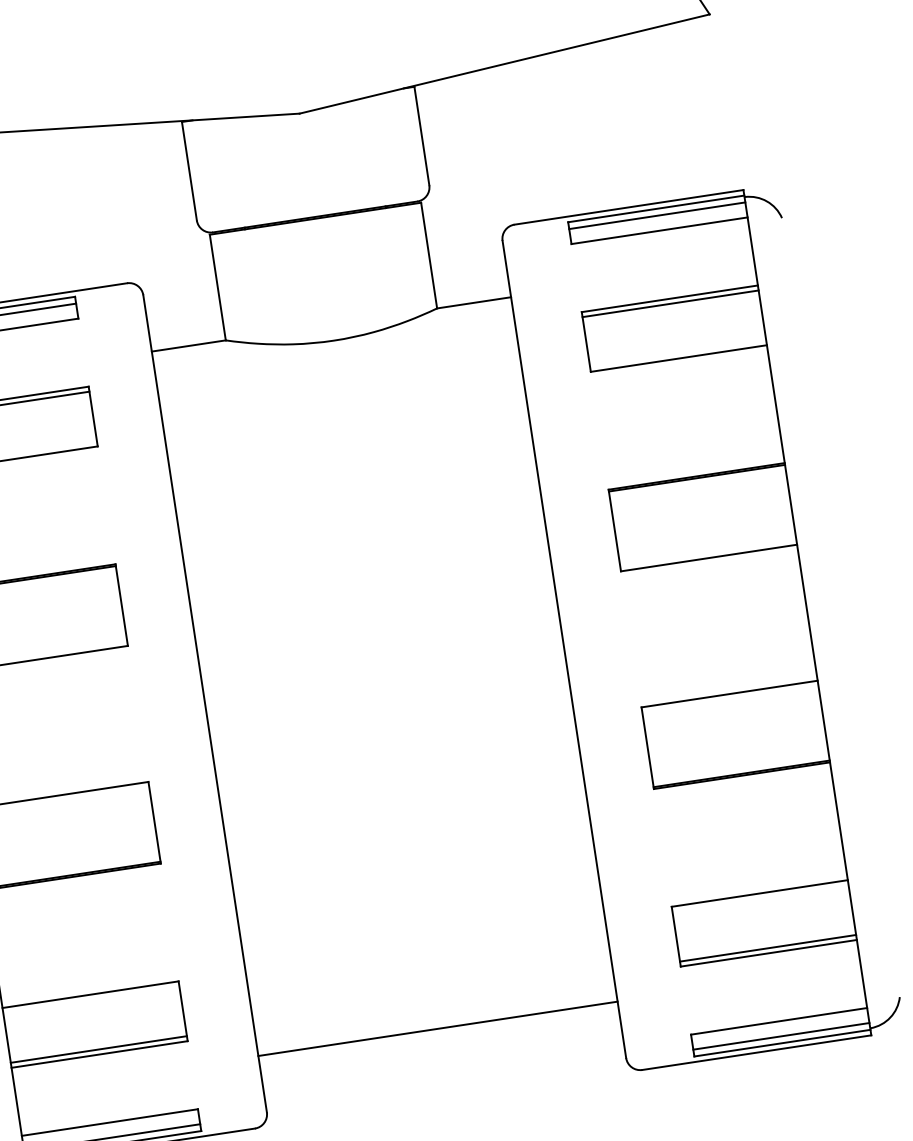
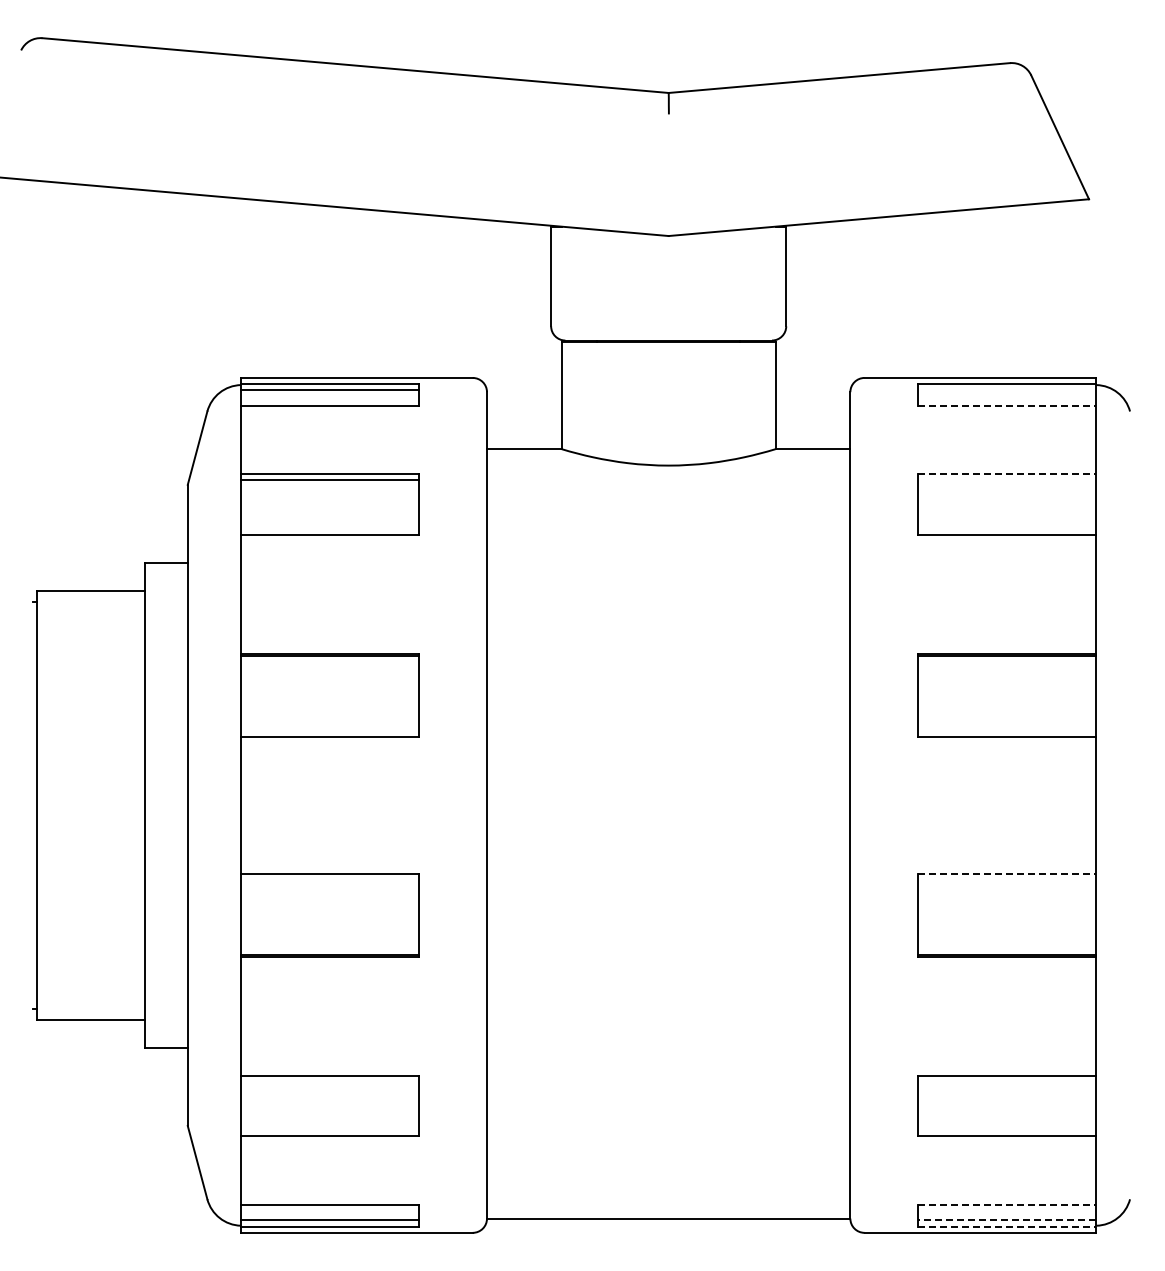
line: (657, 215) -> (1007, 390), removed
line: (659, 230) -> (1007, 405), solid -> dashed
line: (670, 298) -> (1007, 474), solid -> dashed
line: (671, 303) -> (1007, 479), removed
line: (730, 694) -> (1007, 874), solid -> dashed
line: (768, 948) -> (1007, 1131), removed
line: (779, 1021) -> (1007, 1205), solid -> dashed
line: (437, 1028) -> (668, 1218), moved
line: (780, 1036) -> (1006, 1220), solid -> dashed
line: (782, 1043) -> (1007, 1227), solid -> dashed
line: (99, 1049) -> (330, 1131), removed

